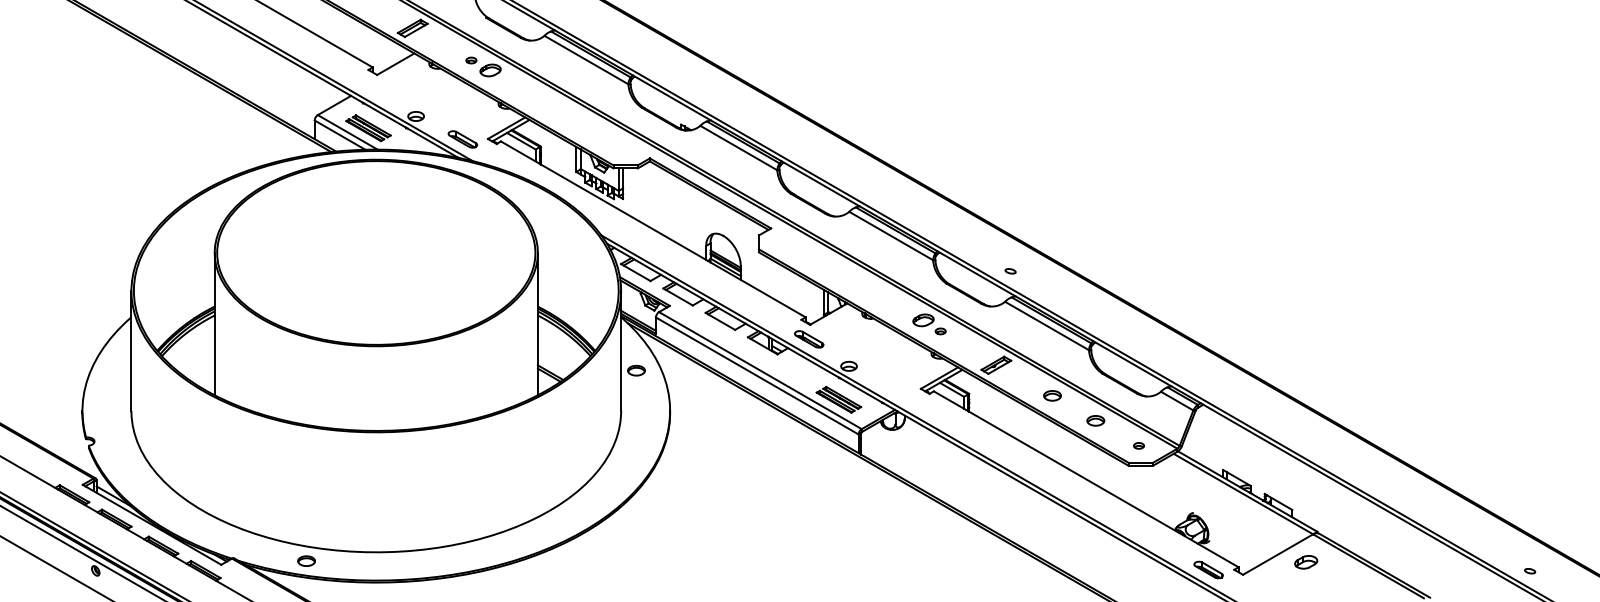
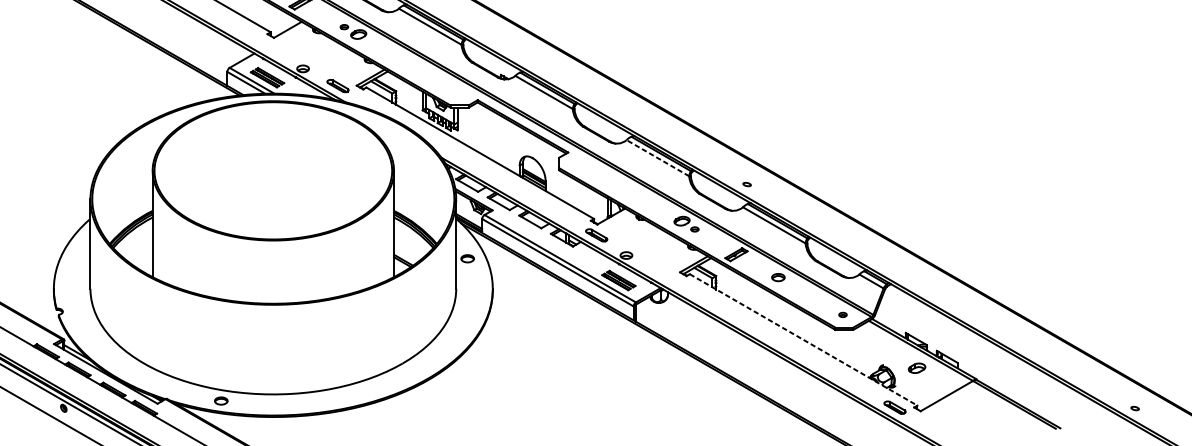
line: (890, 235) -> (657, 157), solid -> dashed
part: (1095, 420) -> (810, 295), removed
line: (1086, 479) -> (803, 340), solid -> dashed
part: (1306, 562) -> (917, 368), moved

